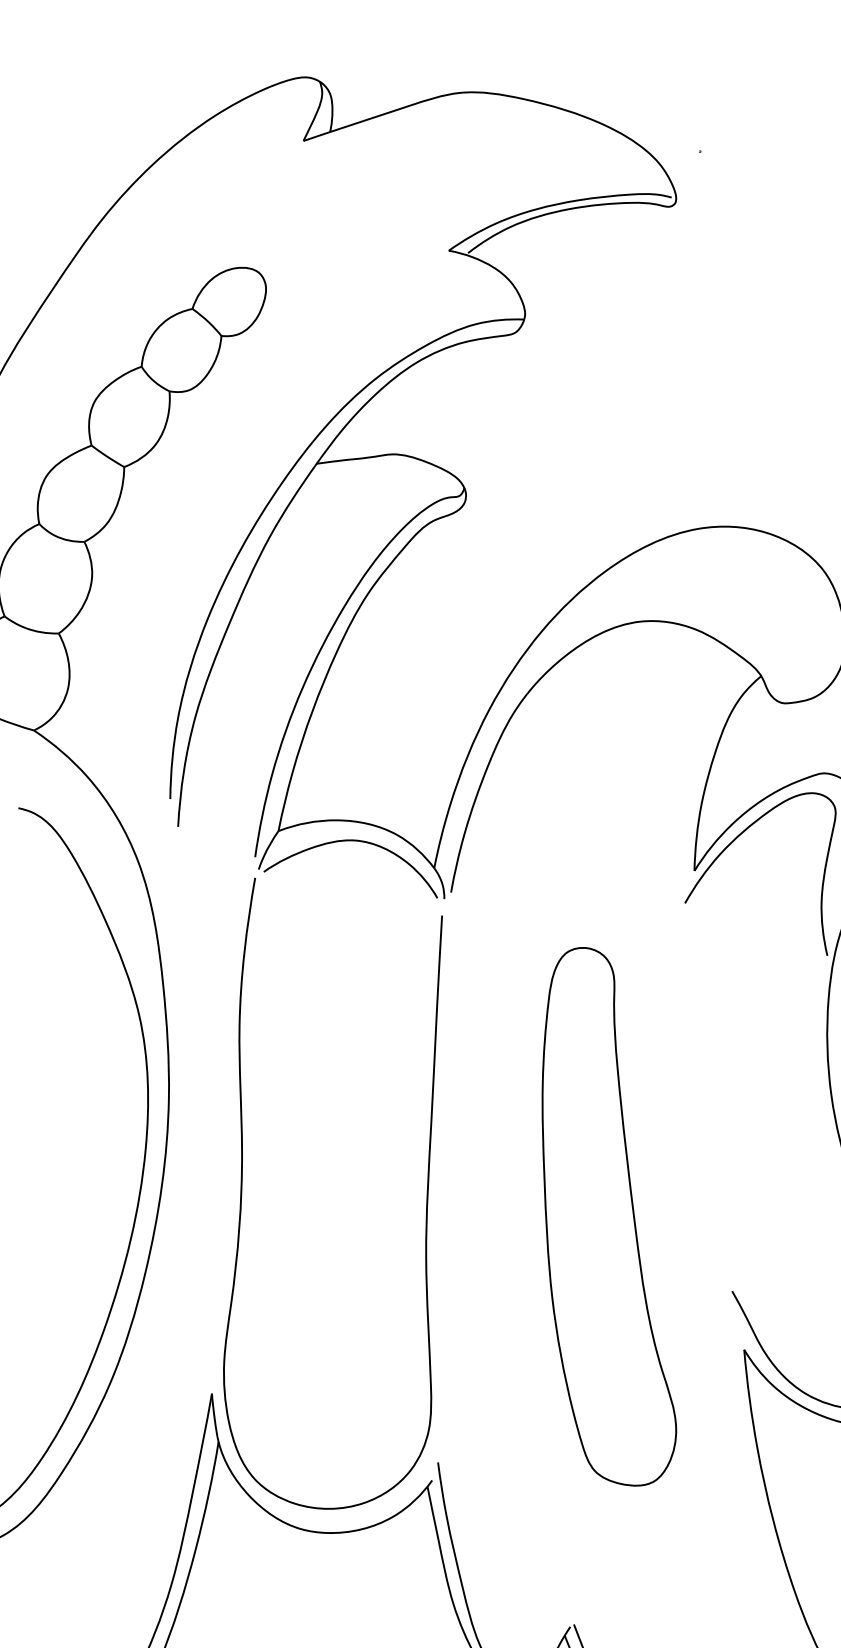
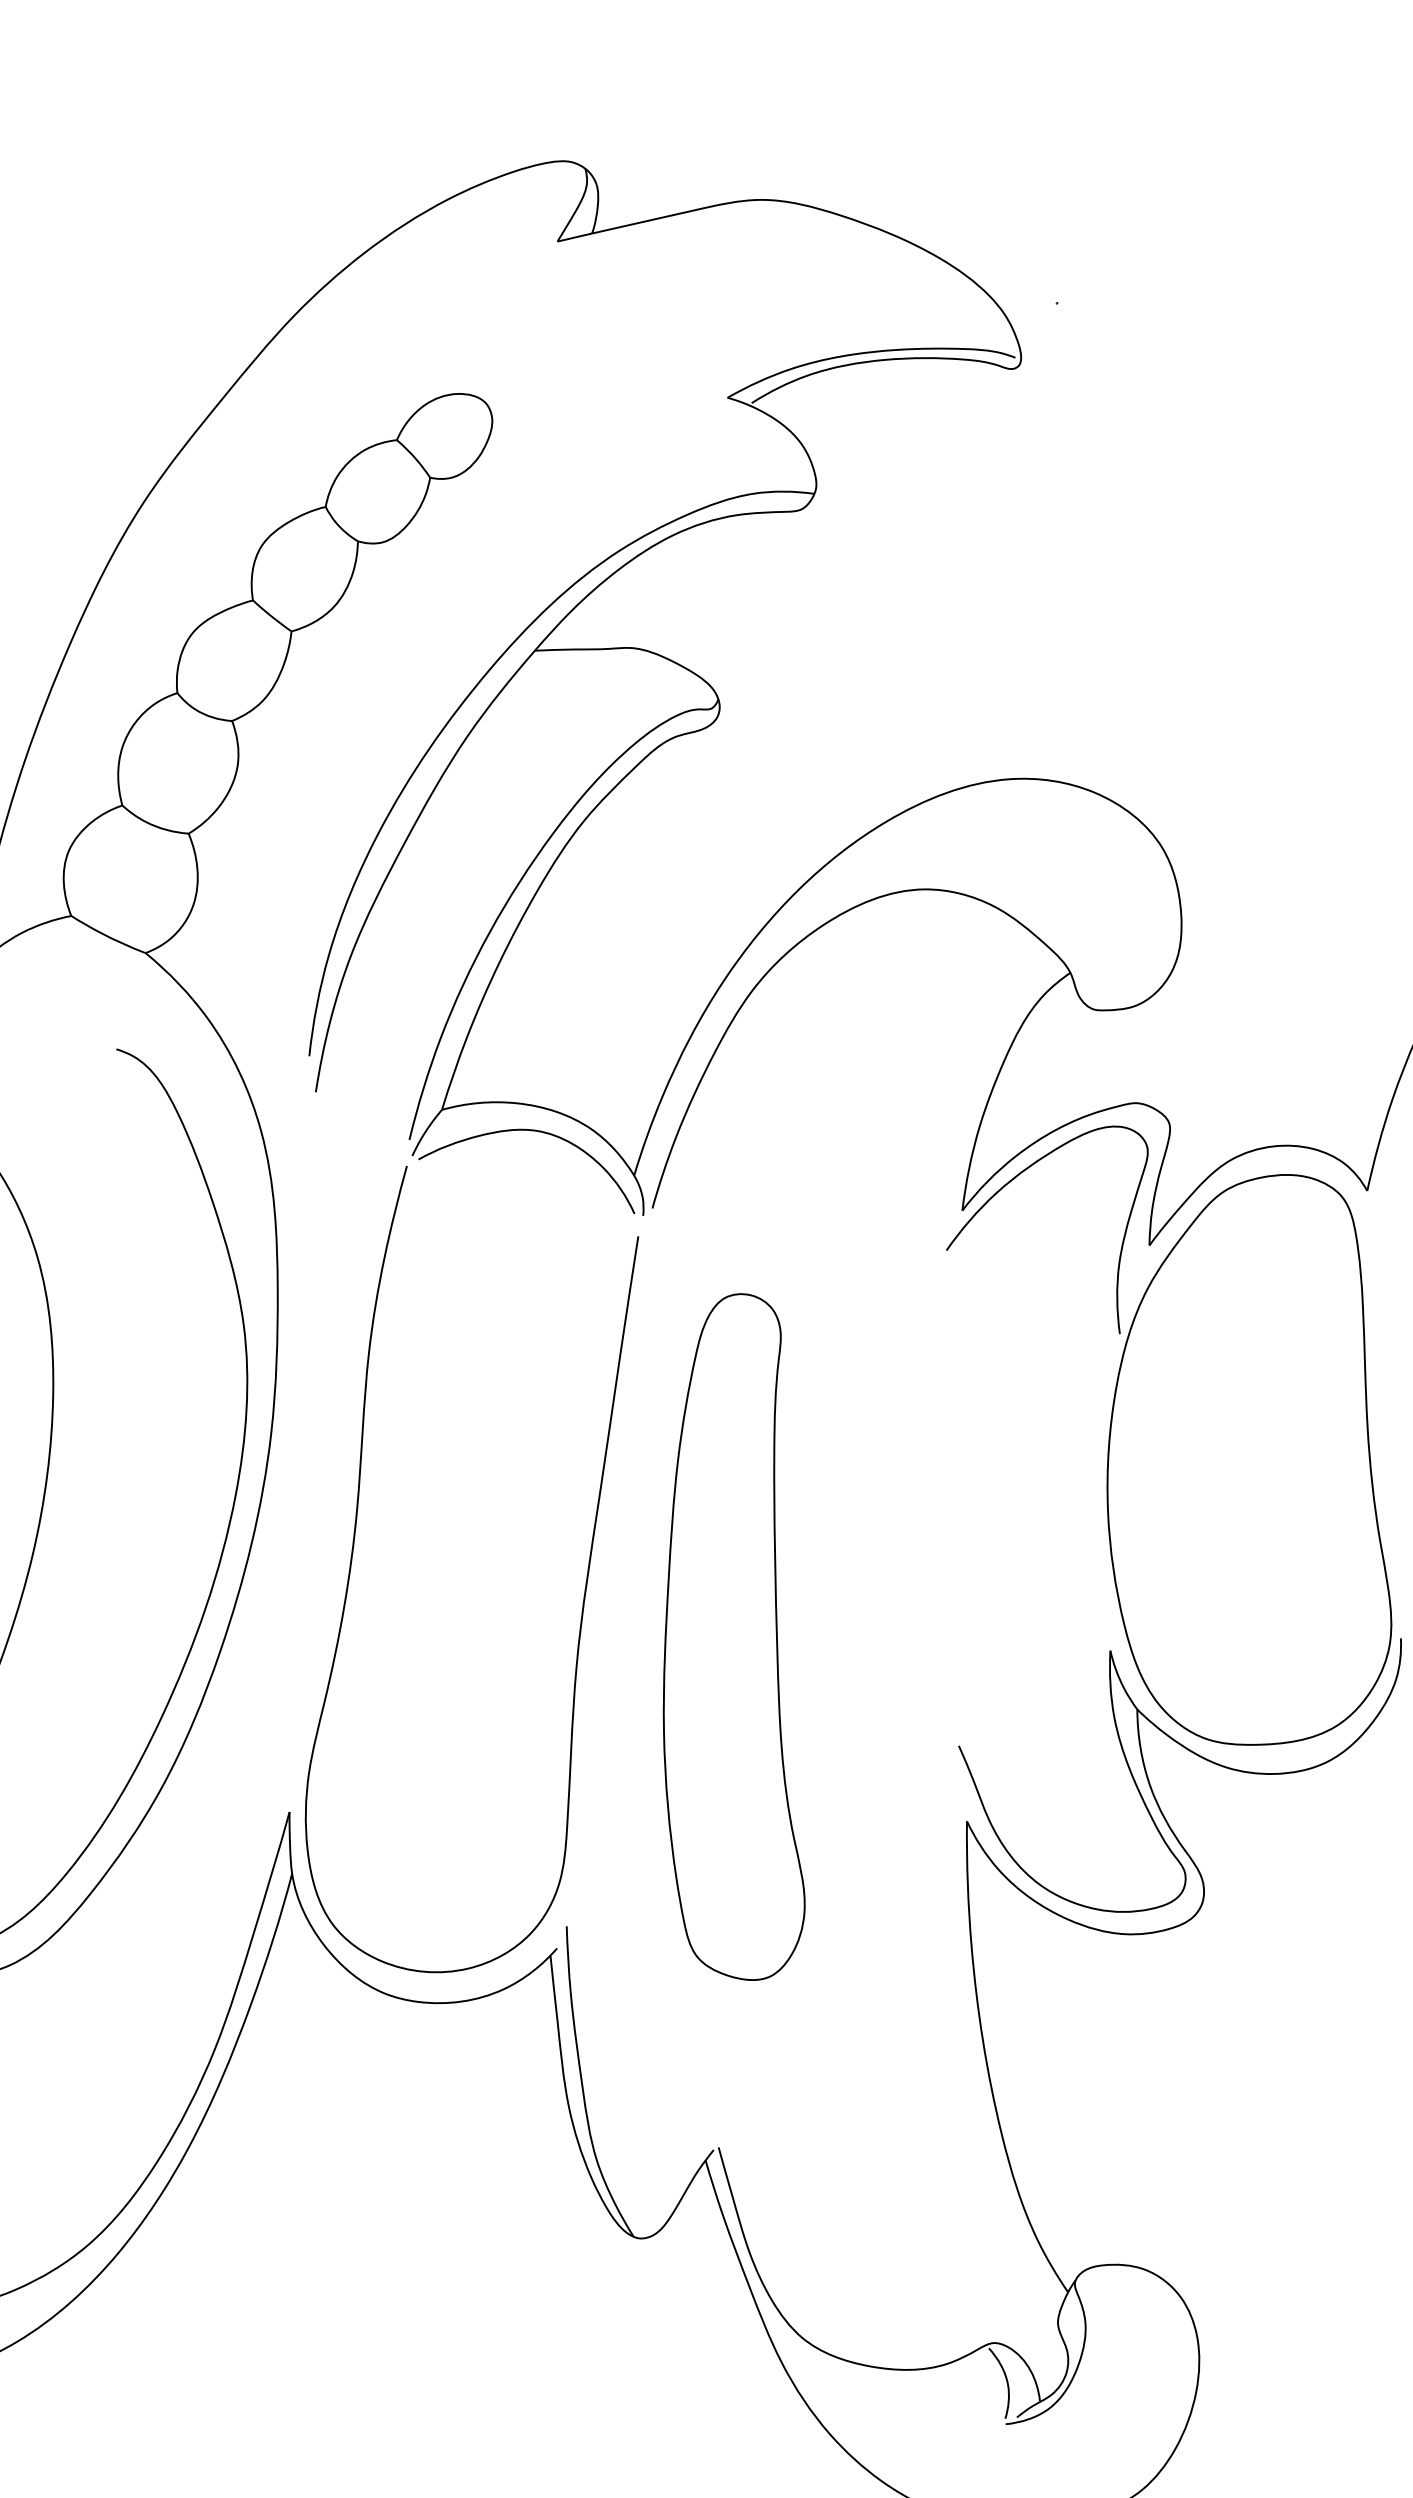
part: (599, 1217) -> (733, 1636), moved

